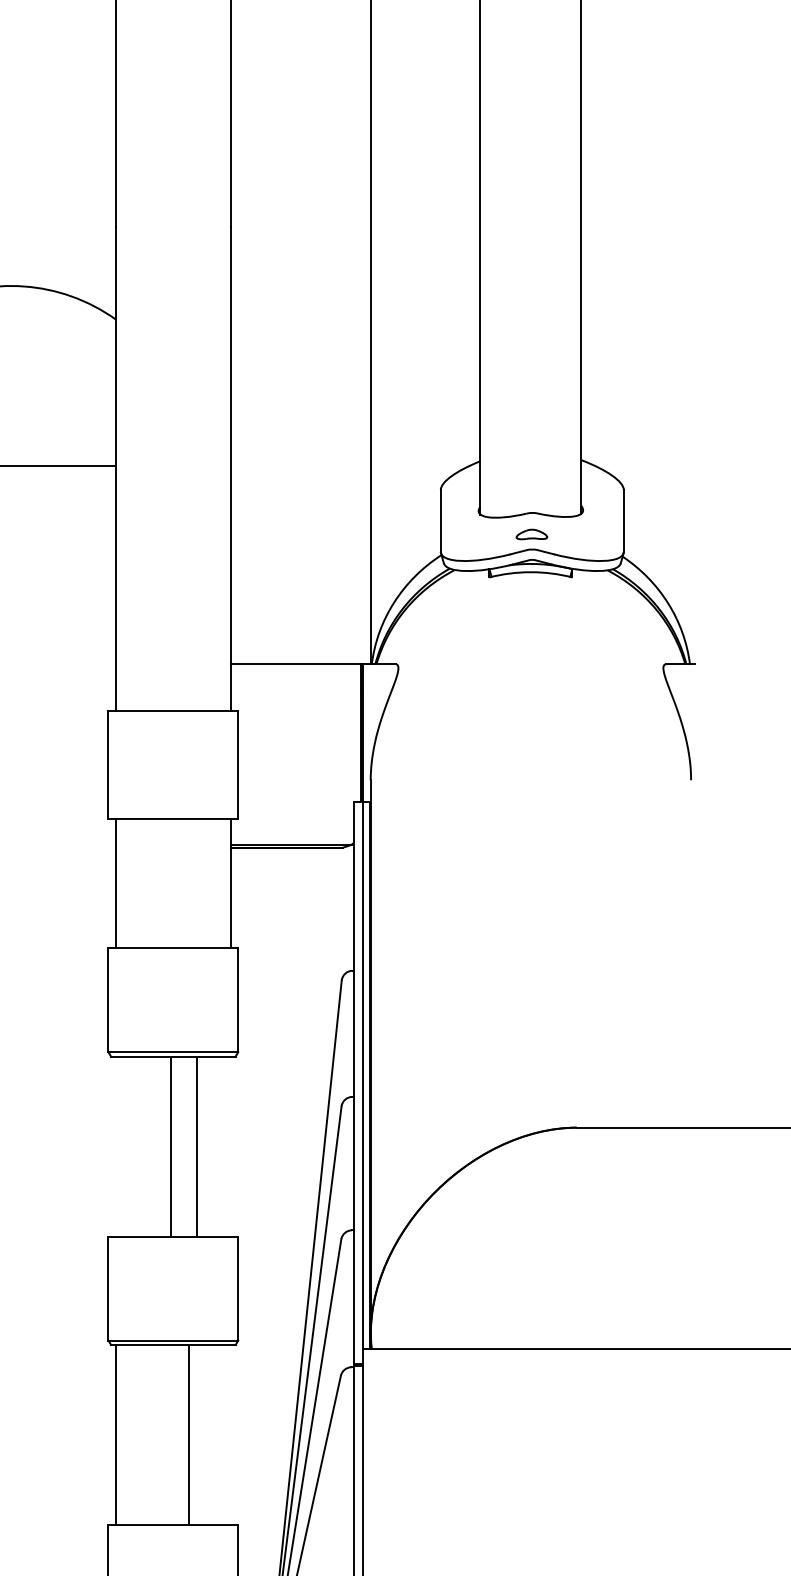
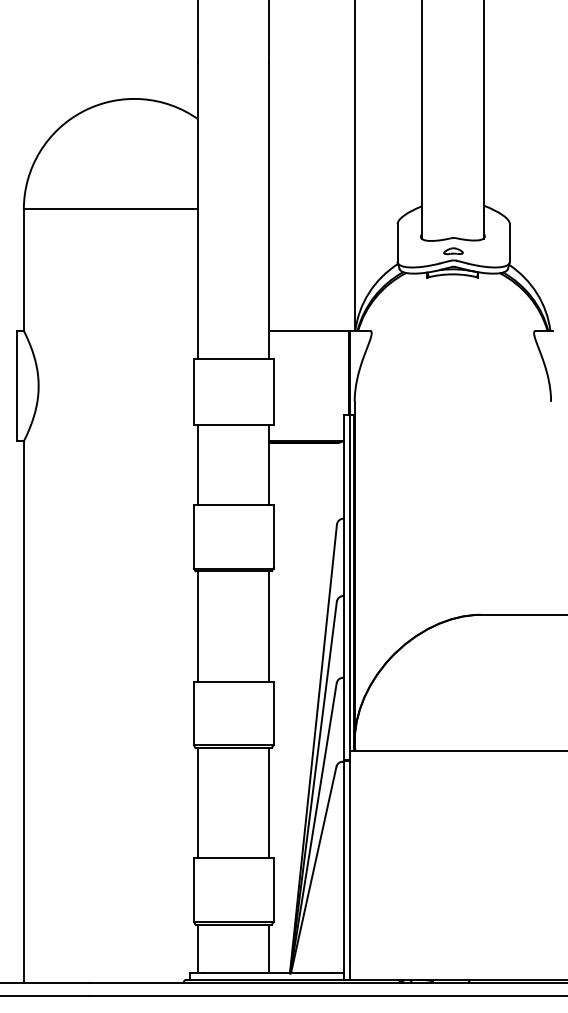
line: (171, 1146) -> (198, 626), moved
line: (197, 1146) -> (269, 626), moved
line: (189, 1433) -> (269, 802), moved

